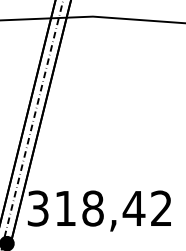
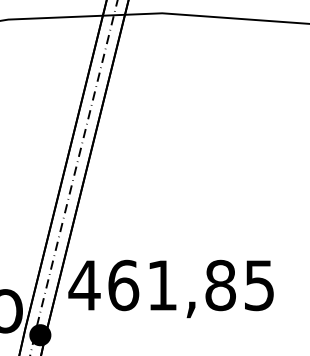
text: (98, 208) -> (170, 285), 318,42 -> 461,85

